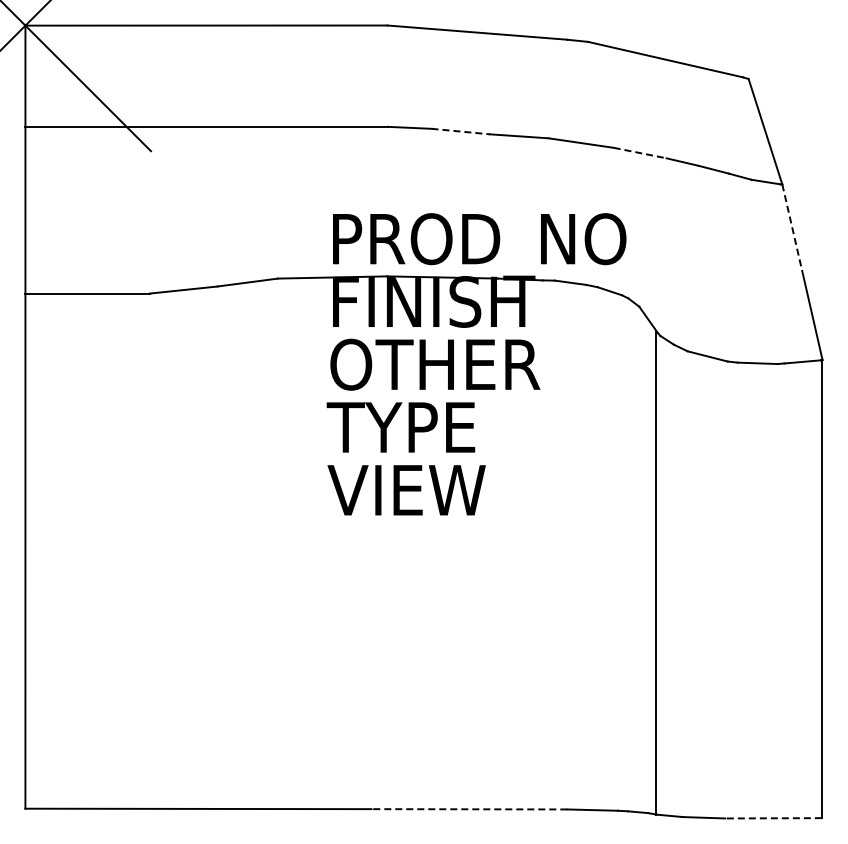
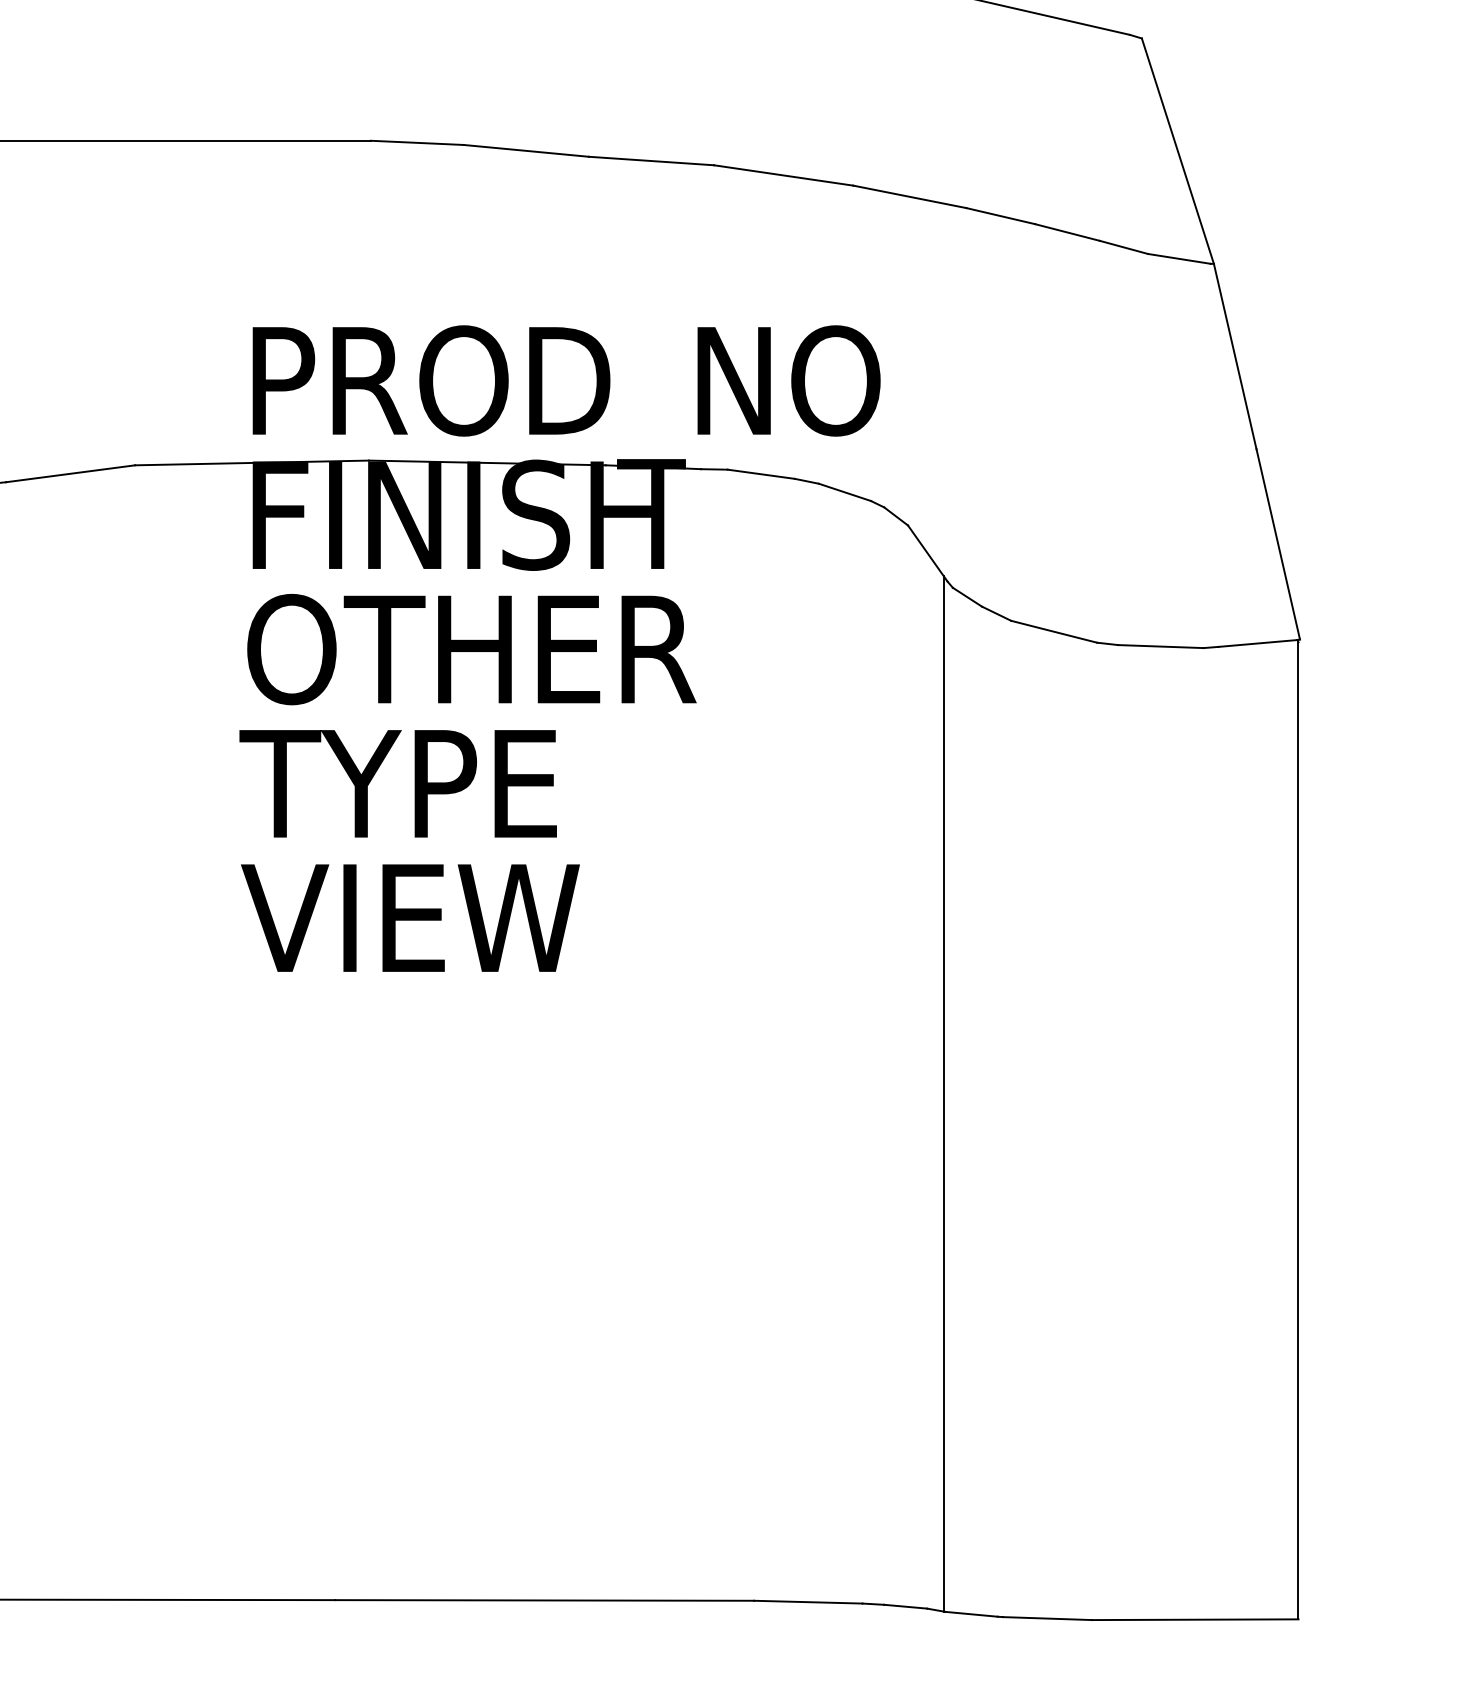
line: (461, 131) -> (527, 150), dashed -> solid
line: (640, 153) -> (910, 197), dashed -> solid
line: (792, 228) -> (1235, 358), dashed -> solid
line: (469, 809) -> (544, 1600), dashed -> solid
line: (773, 818) -> (1195, 1620), dashed -> solid

